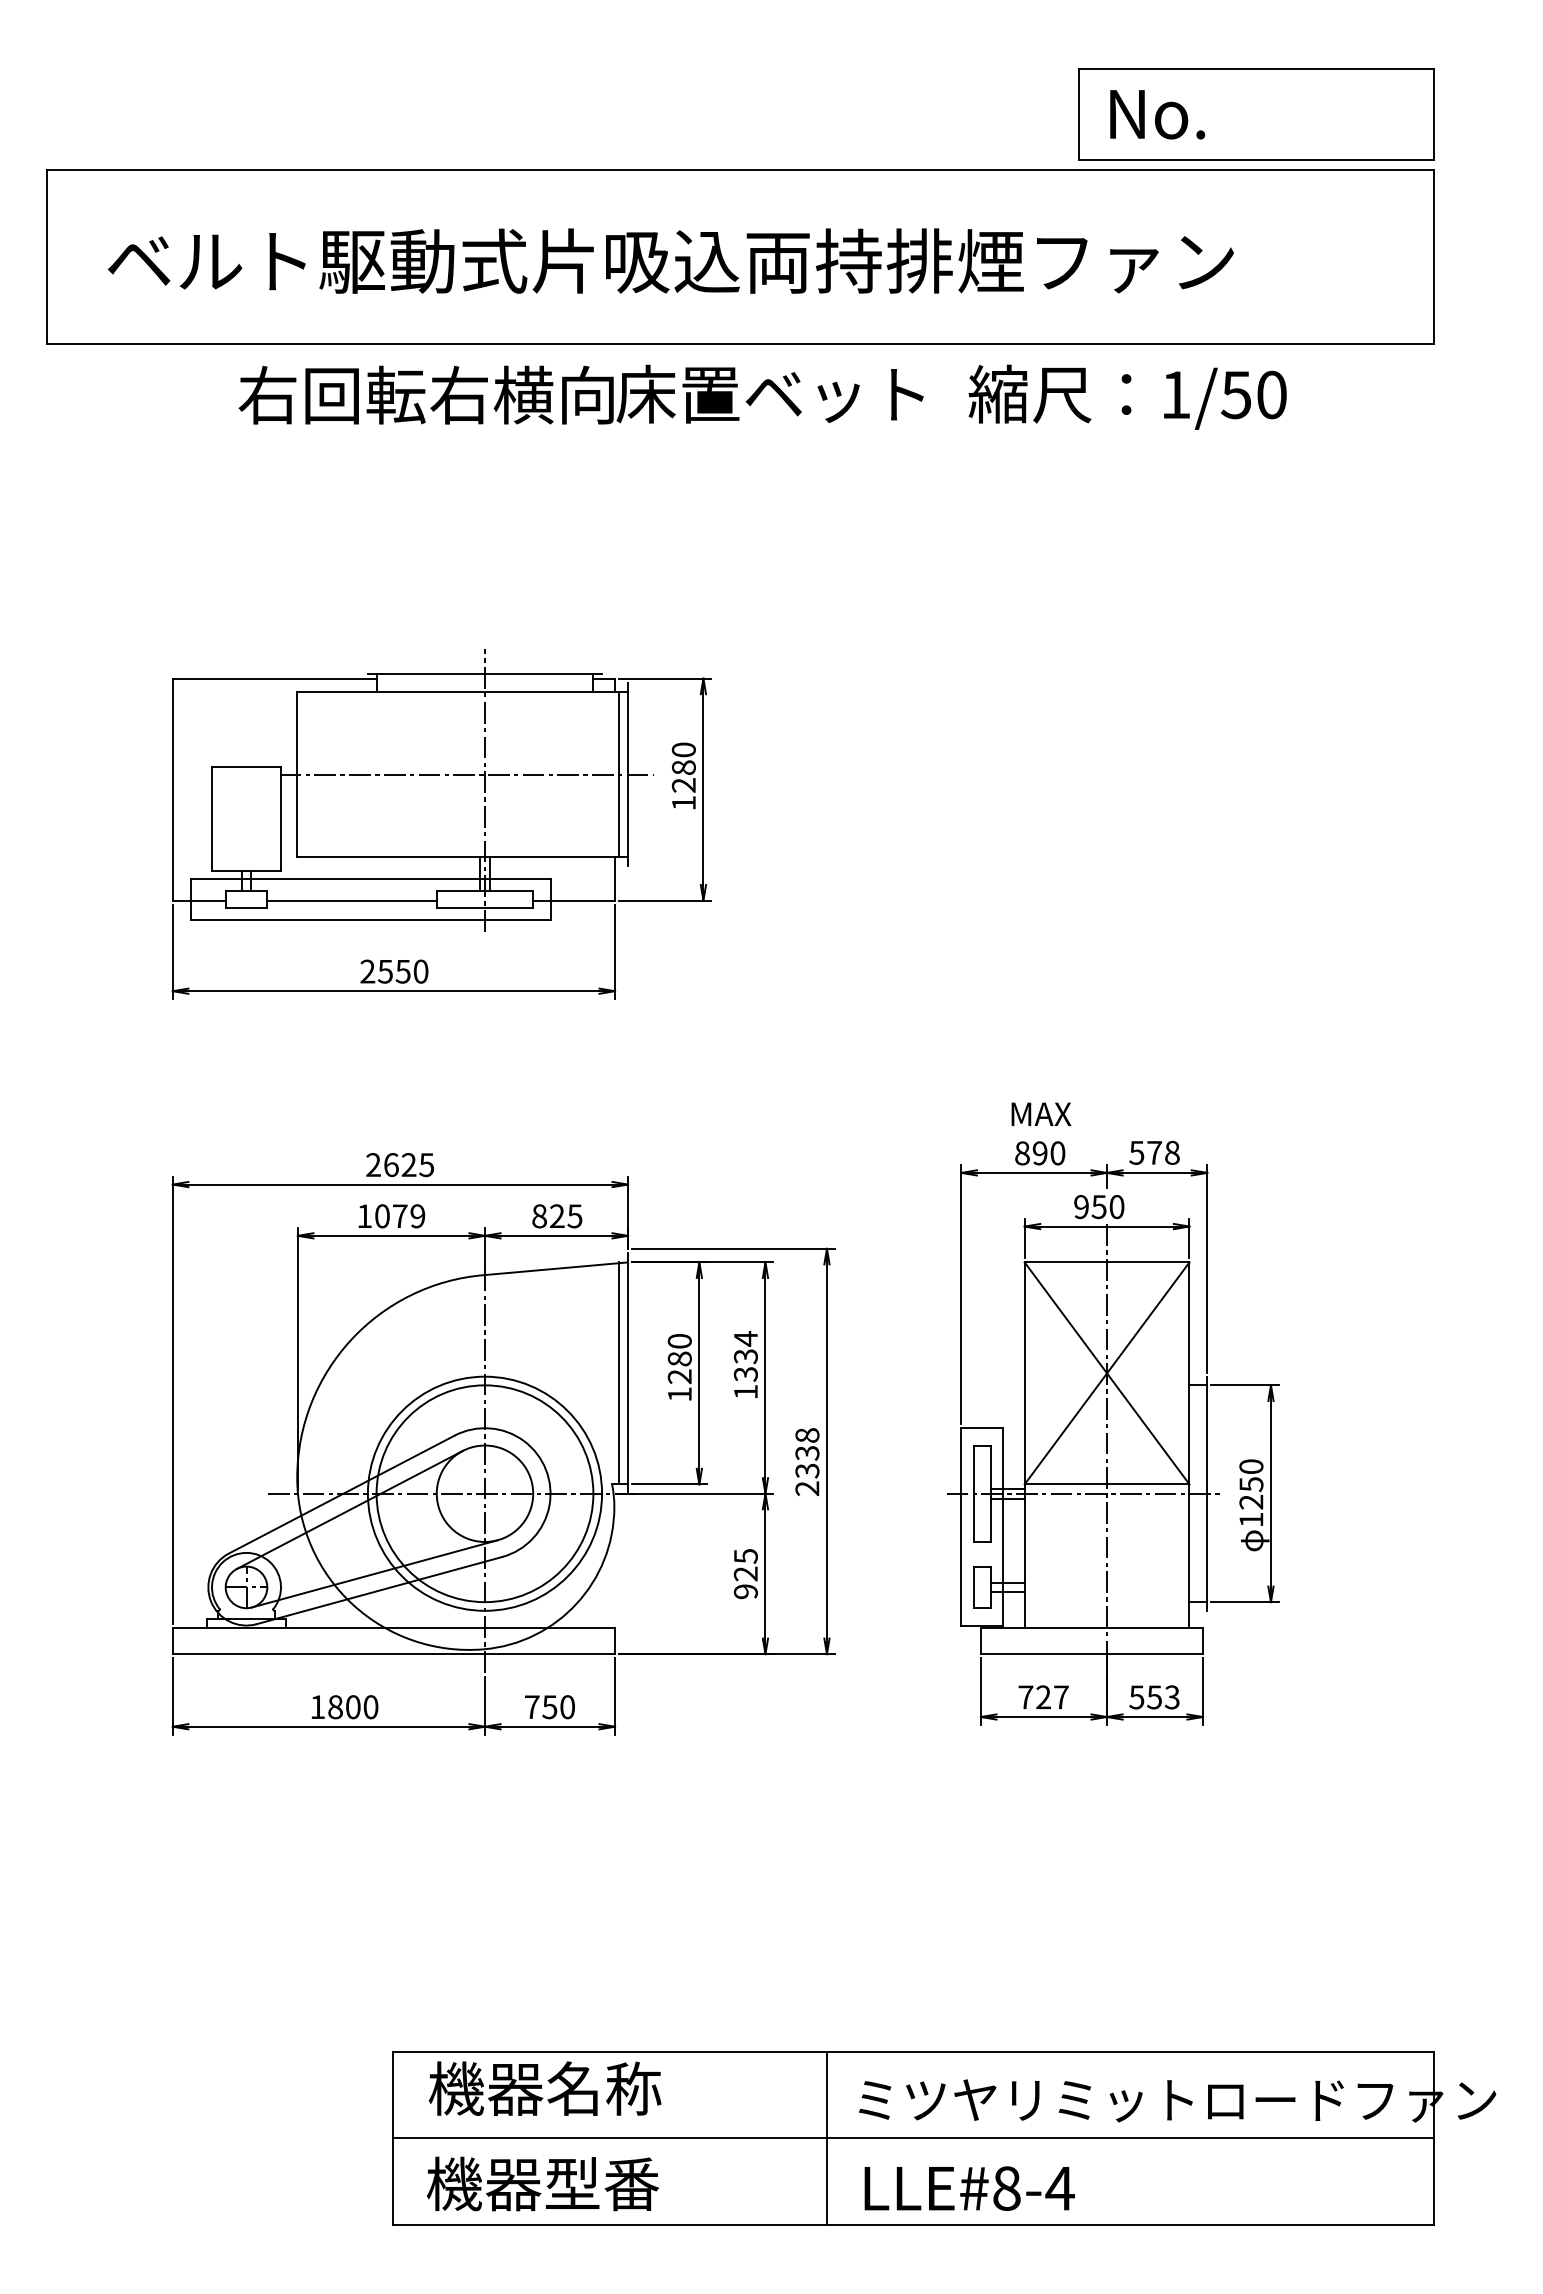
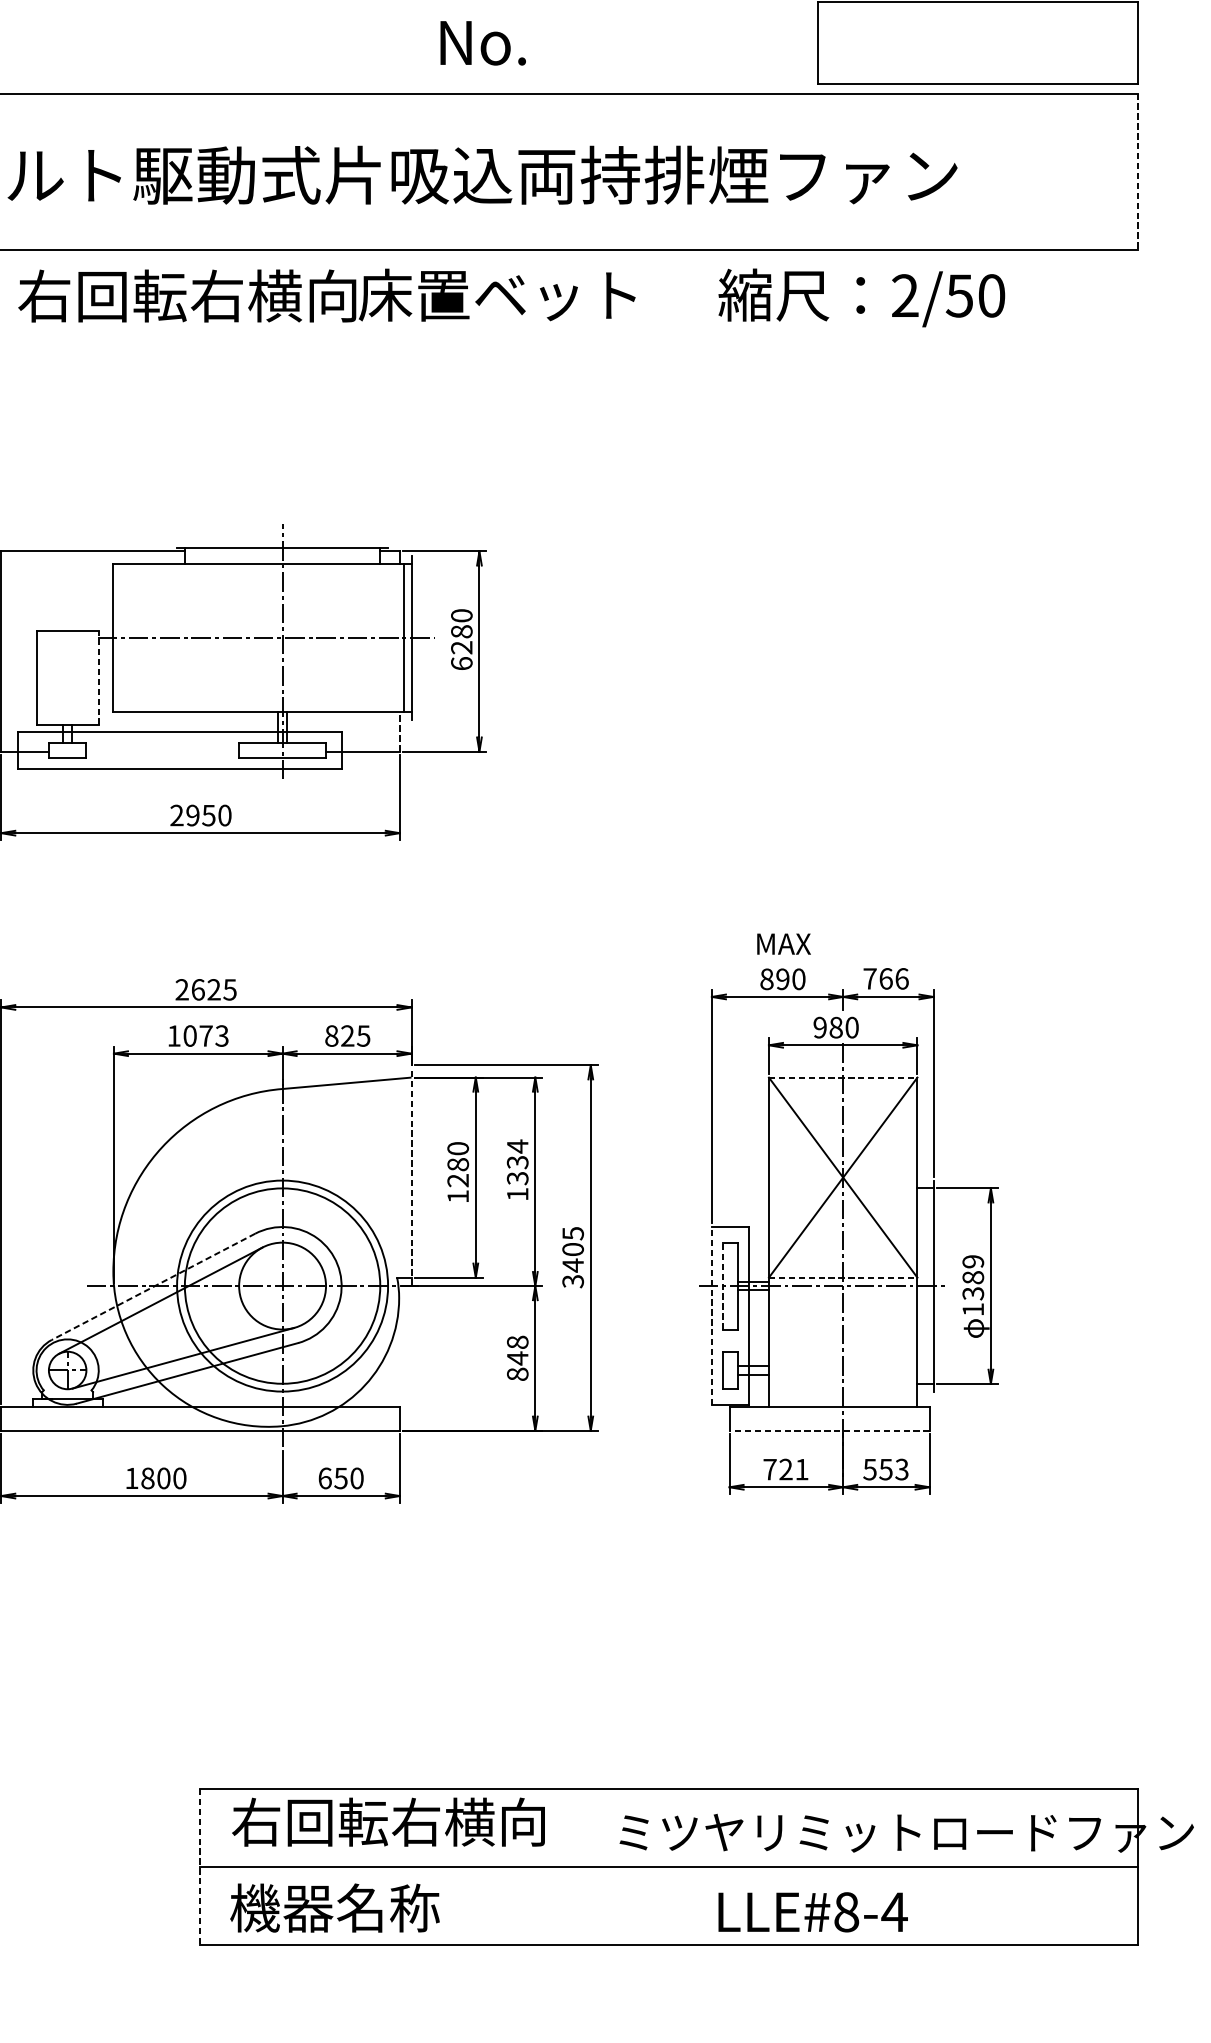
text: (1157, 114) -> (483, 43), moved
line: (1433, 257) -> (1137, 171), solid -> dashed
text: (580, 394) -> (326, 295), moved
text: (1175, 394) -> (904, 295), 1/50 -> 2/50
text: (683, 802) -> (461, 663), 1280 -> 6280
line: (281, 818) -> (99, 677), solid -> dashed
line: (615, 878) -> (400, 731), solid -> dashed
line: (351, 900) -> (162, 751), removed
text: (384, 971) -> (192, 815), 2550 -> 2950
text: (1154, 1152) -> (885, 978), 578 -> 766
text: (1098, 1206) -> (835, 1027), 950 -> 980
text: (417, 1216) -> (221, 1036), 1079 -> 1073
line: (1107, 1262) -> (843, 1077), solid -> dashed
line: (628, 1372) -> (411, 1176), solid -> dashed
line: (619, 1373) -> (403, 1177), removed
text: (807, 1462) -> (573, 1257), 2338 -> 3405
line: (1107, 1484) -> (843, 1277), solid -> dashed
text: (1251, 1484) -> (973, 1277), 1250 -> 1389
line: (973, 1493) -> (722, 1285), solid -> dashed
line: (341, 1494) -> (153, 1286), solid -> dashed
line: (961, 1526) -> (712, 1315), solid -> dashed
text: (745, 1573) -> (517, 1357), 925 -> 848
line: (1091, 1654) -> (829, 1430), solid -> dashed
text: (1061, 1697) -> (802, 1469), 727 -> 721
text: (532, 1707) -> (325, 1478), 750 -> 650
text: (602, 2088) -> (388, 1822), 機器名称 -> 右回転右横向
line: (393, 2138) -> (200, 1867), solid -> dashed
line: (826, 2138) -> (590, 1867), removed
text: (602, 2183) -> (388, 1907), 機器型番 -> 機器名称
text: (969, 2188) -> (812, 1912), moved

